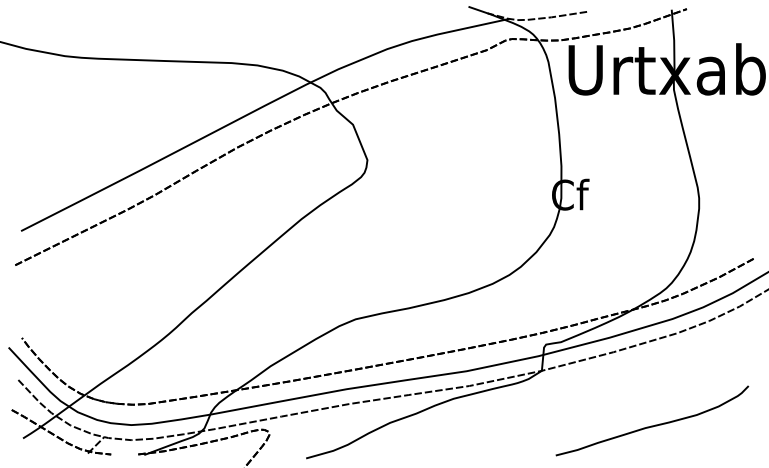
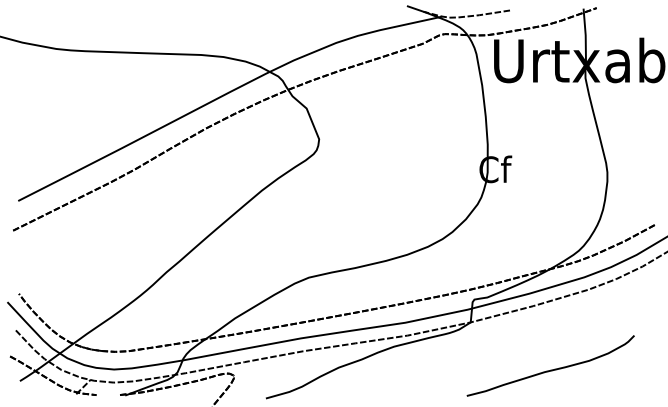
curve: (652, 425) -> (550, 369), moved

